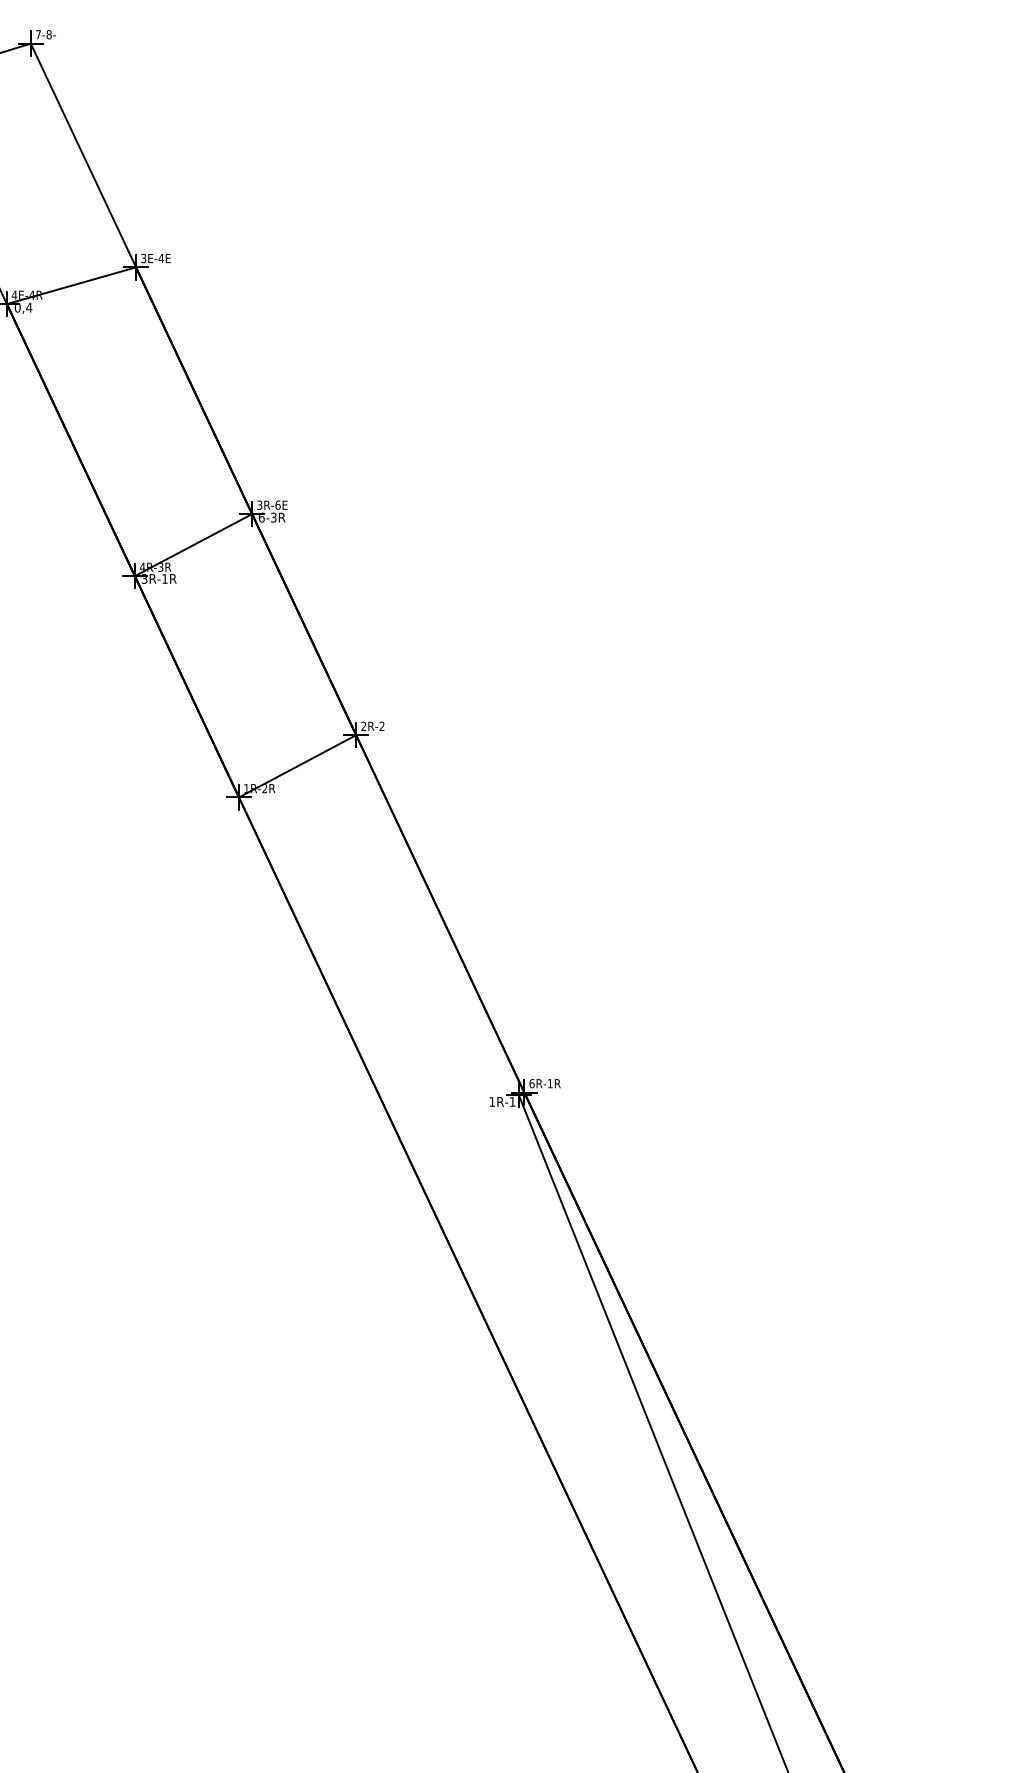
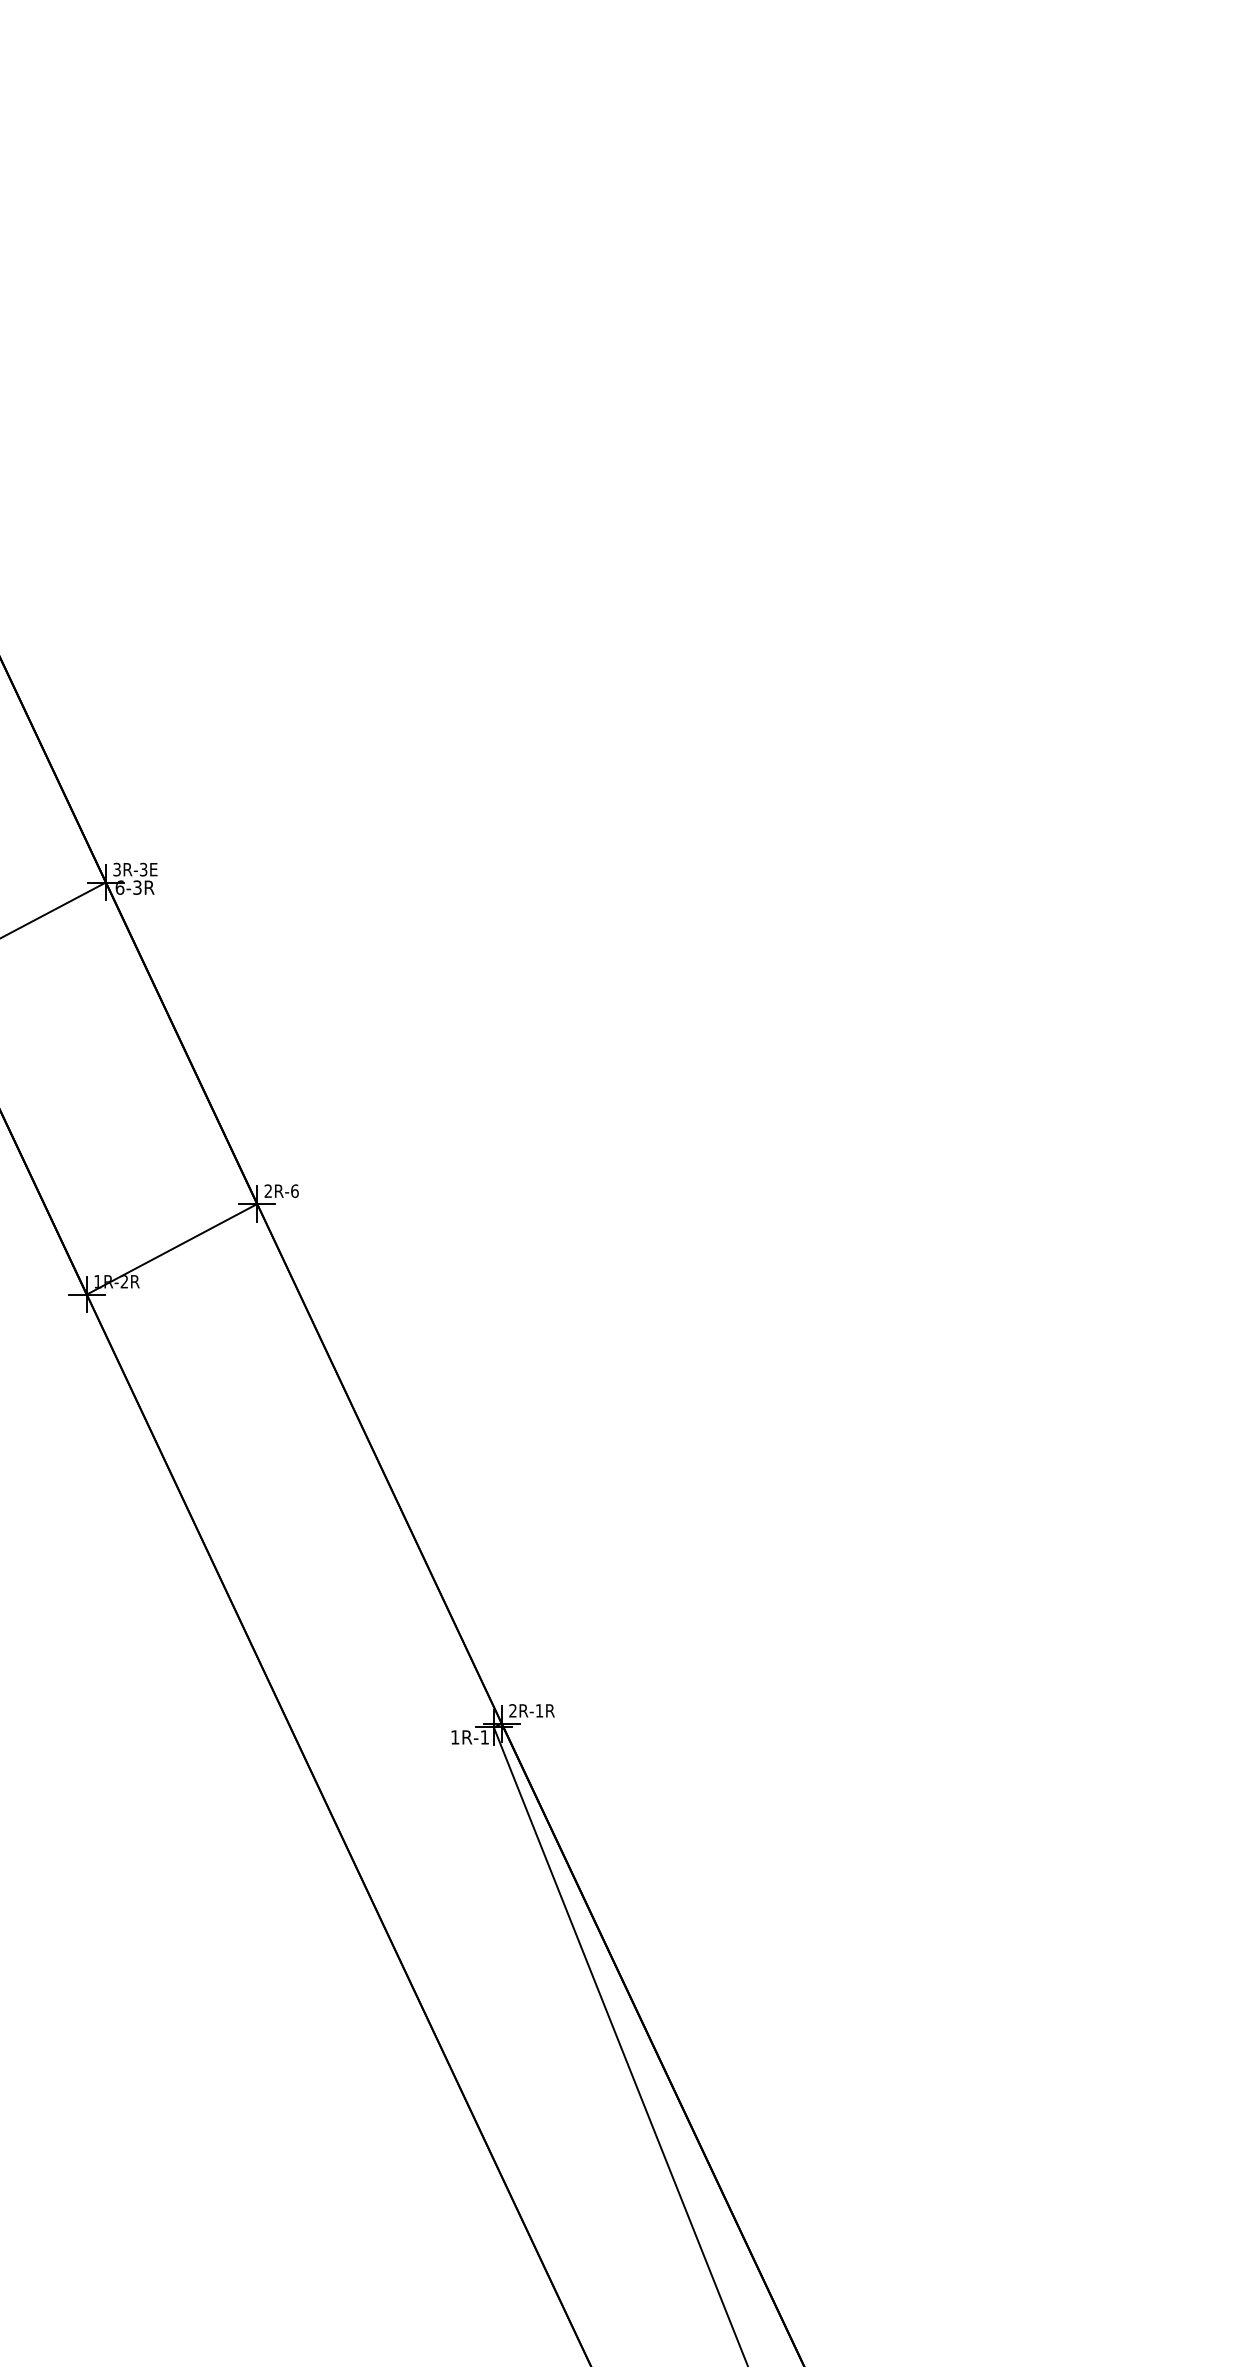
text: (277, 504) -> (142, 868), 3R-6E -> 3R-3E
text: (381, 725) -> (294, 1189), 2R-2 -> 2R-6
text: (531, 1083) -> (512, 1710), 6R-1R -> 2R-1R

